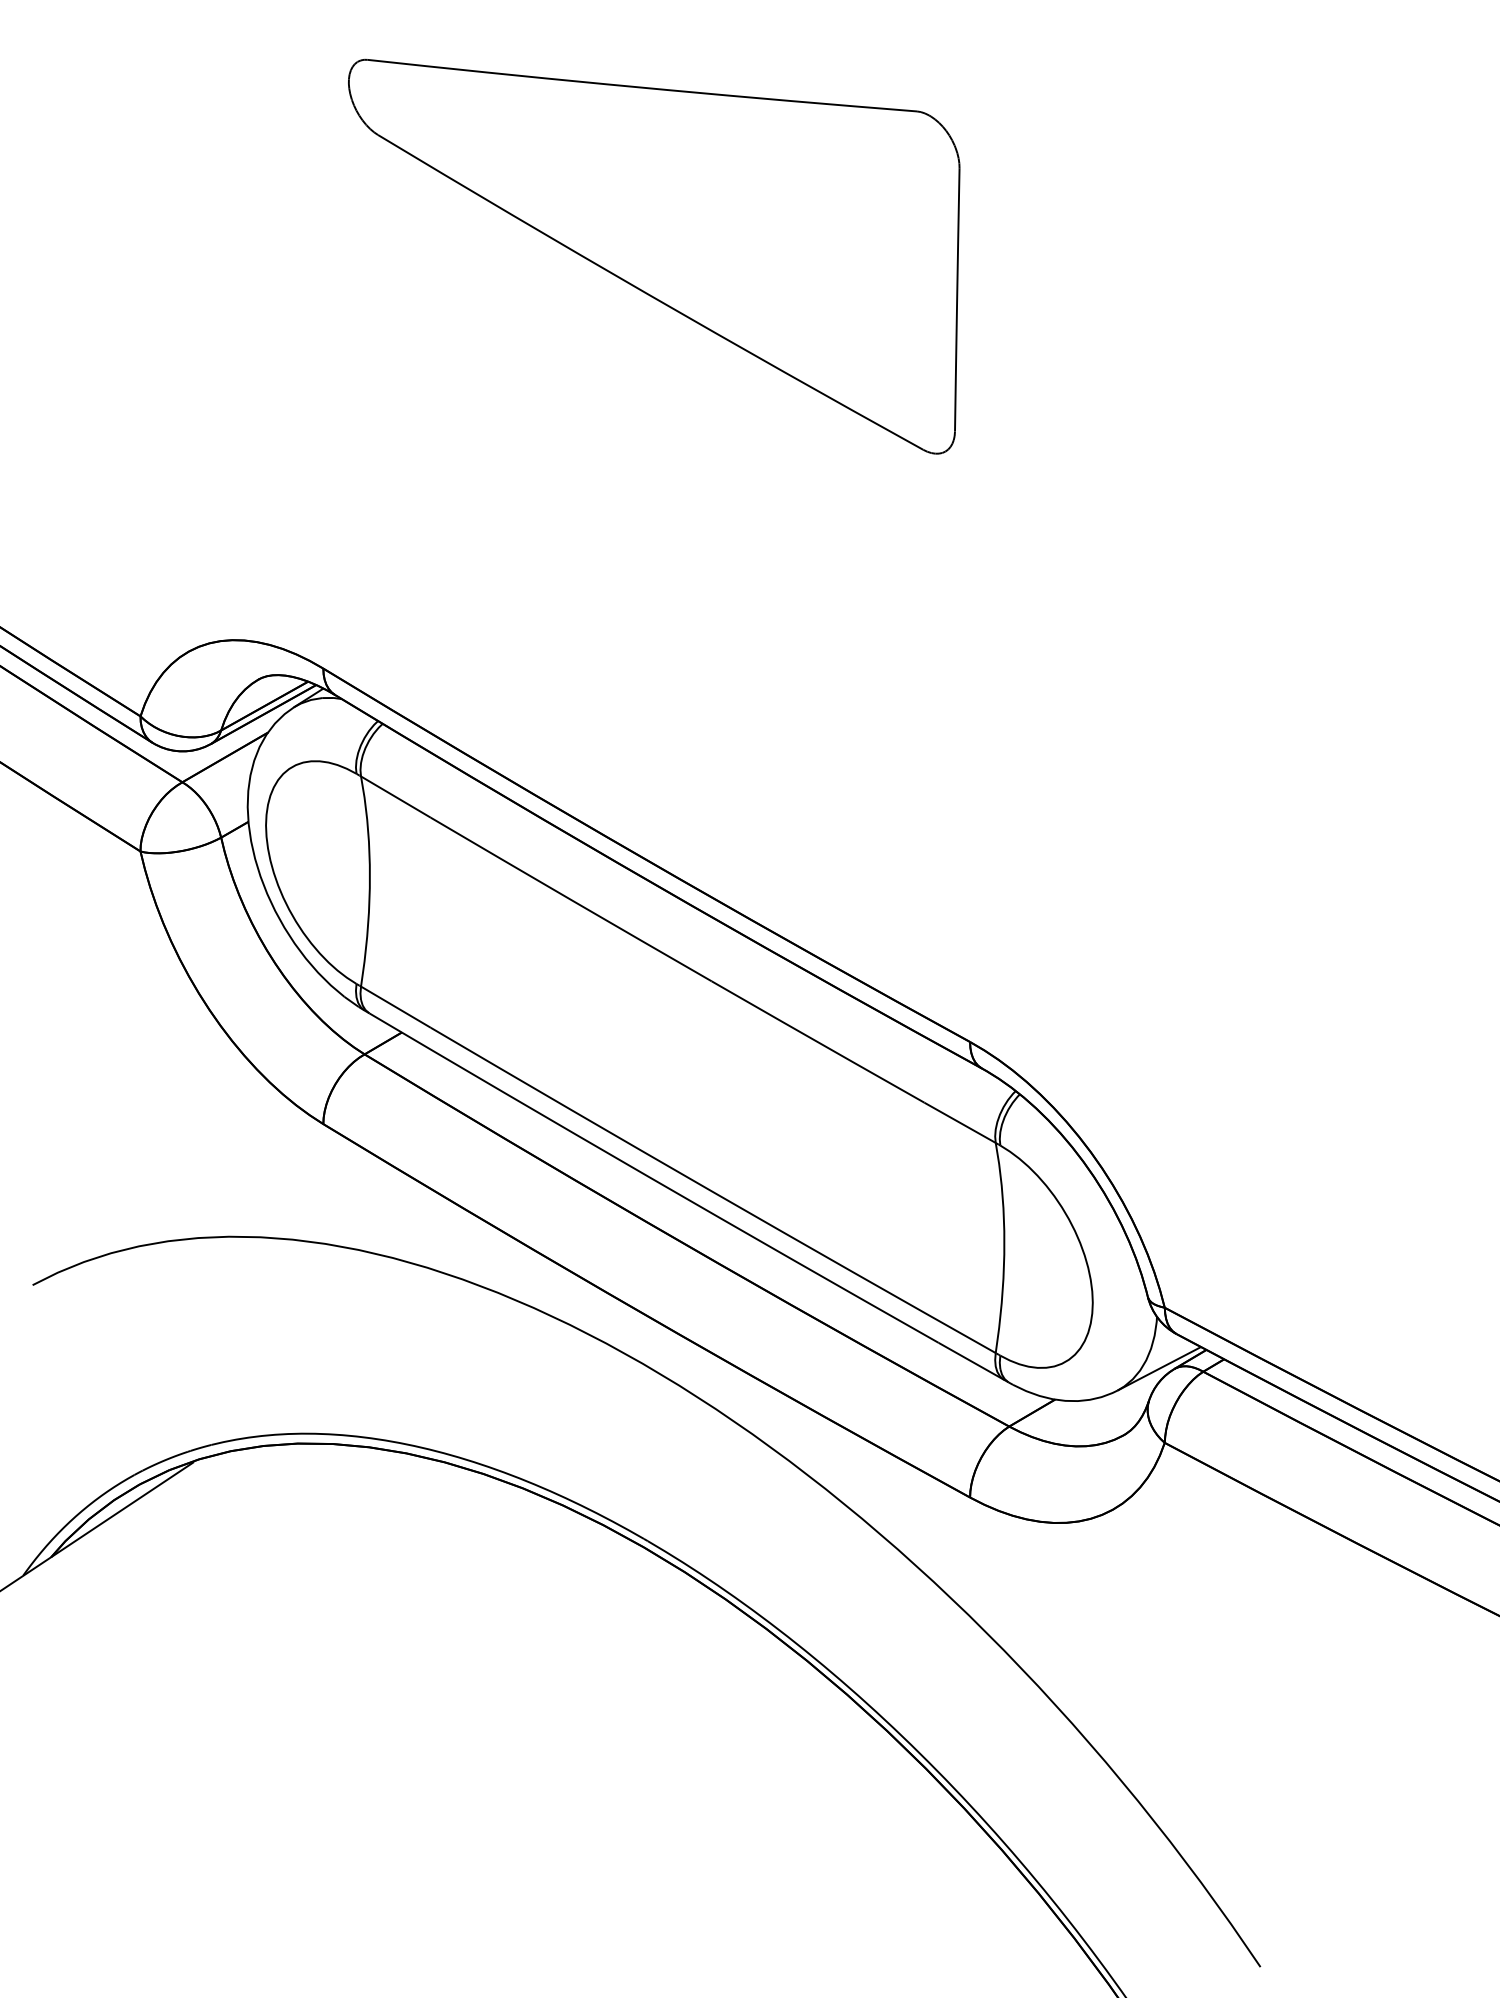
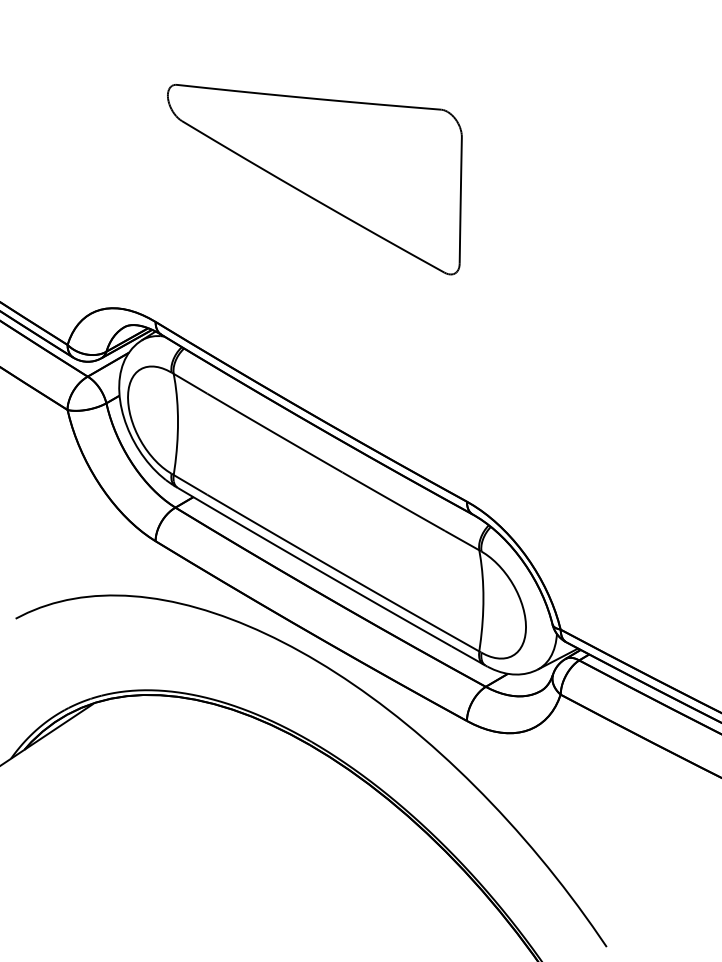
part: (653, 256) -> (314, 179), moved

